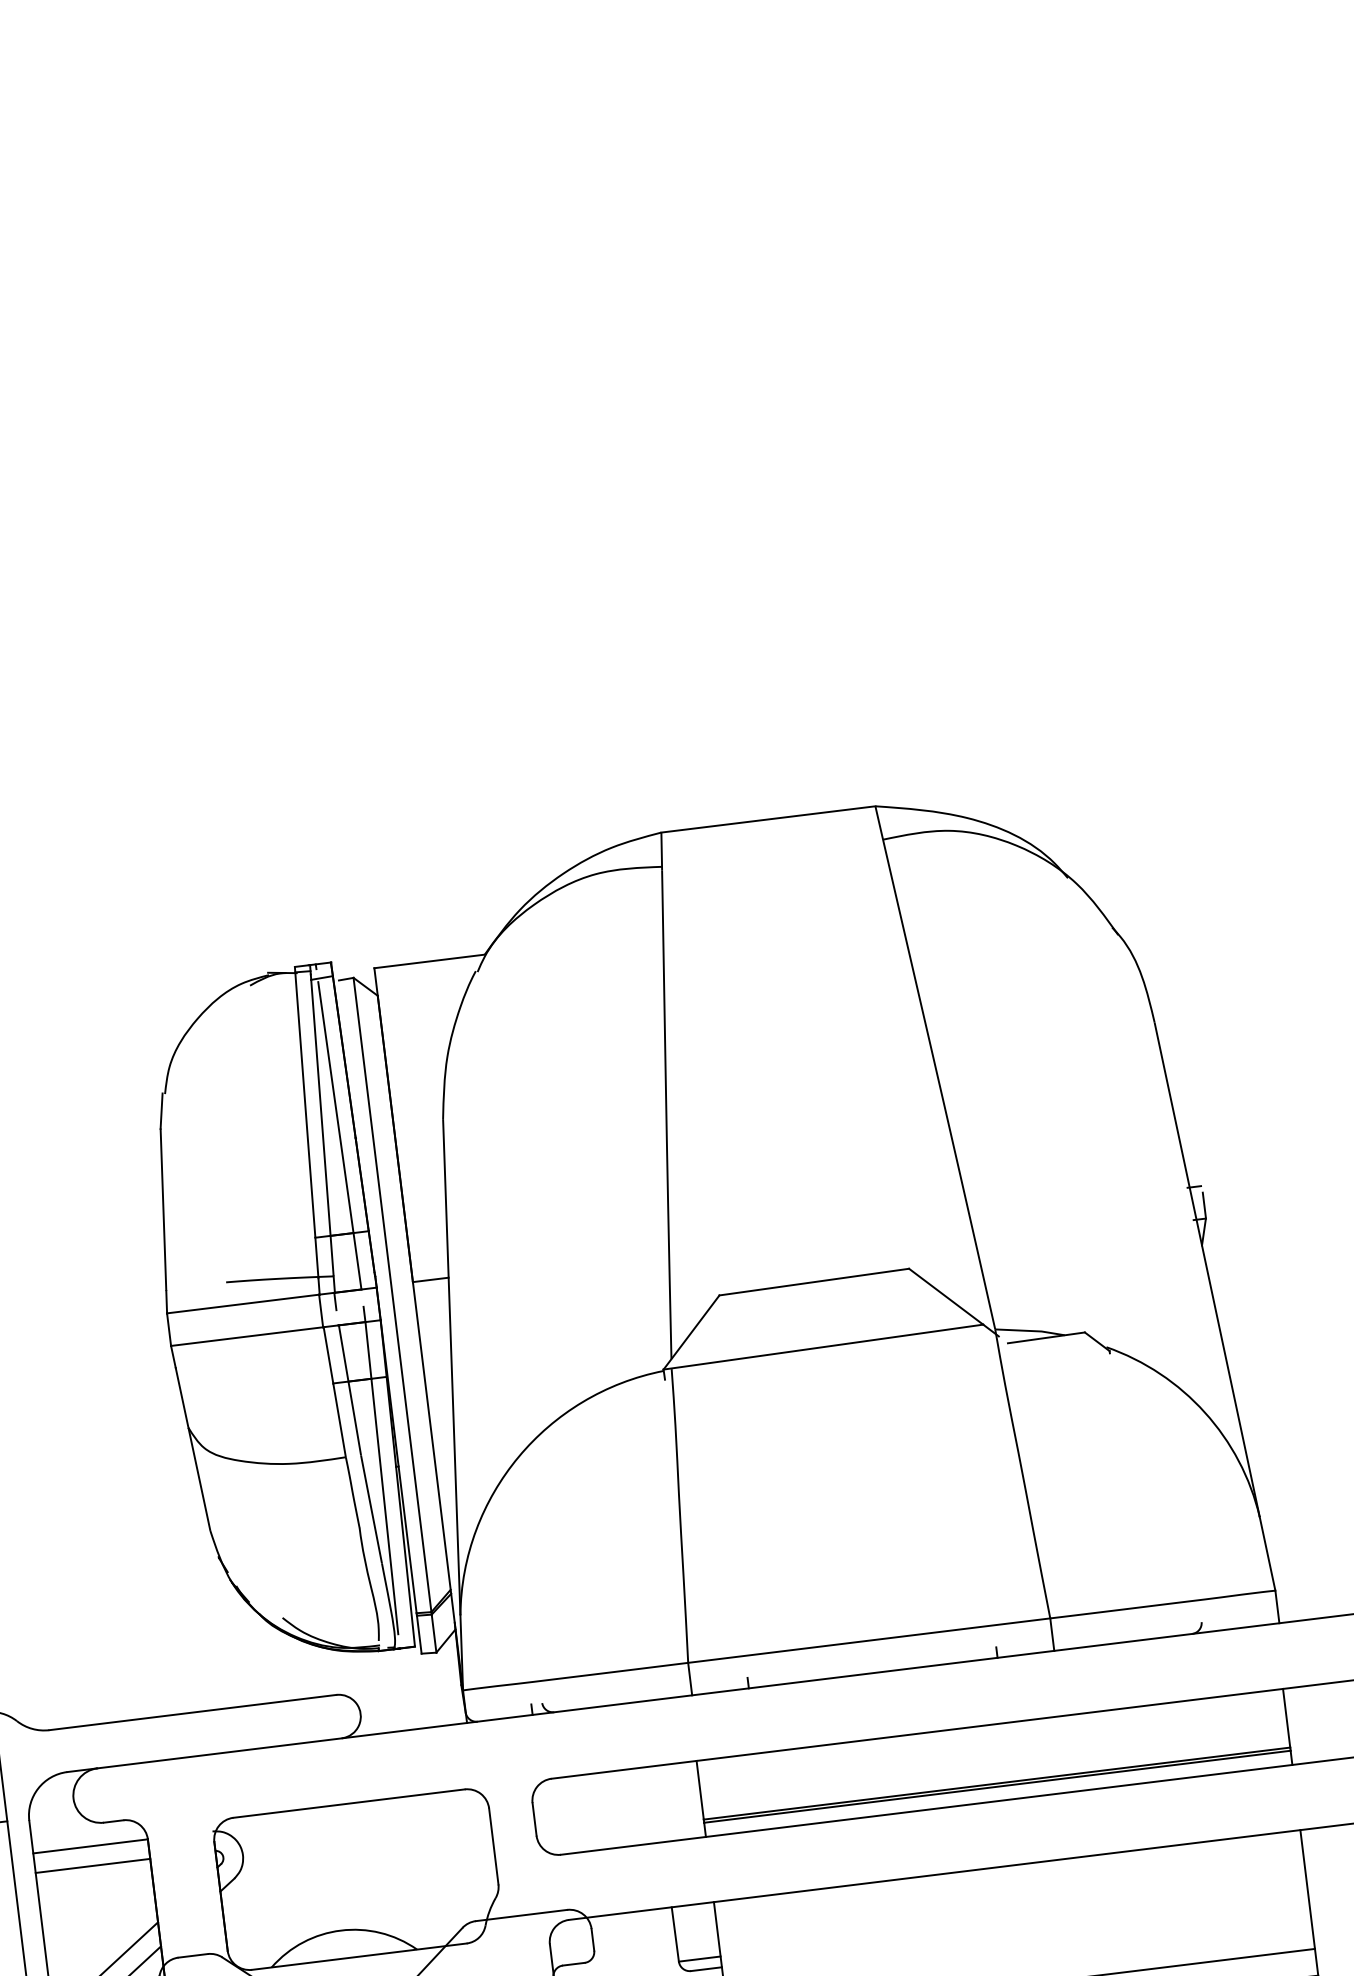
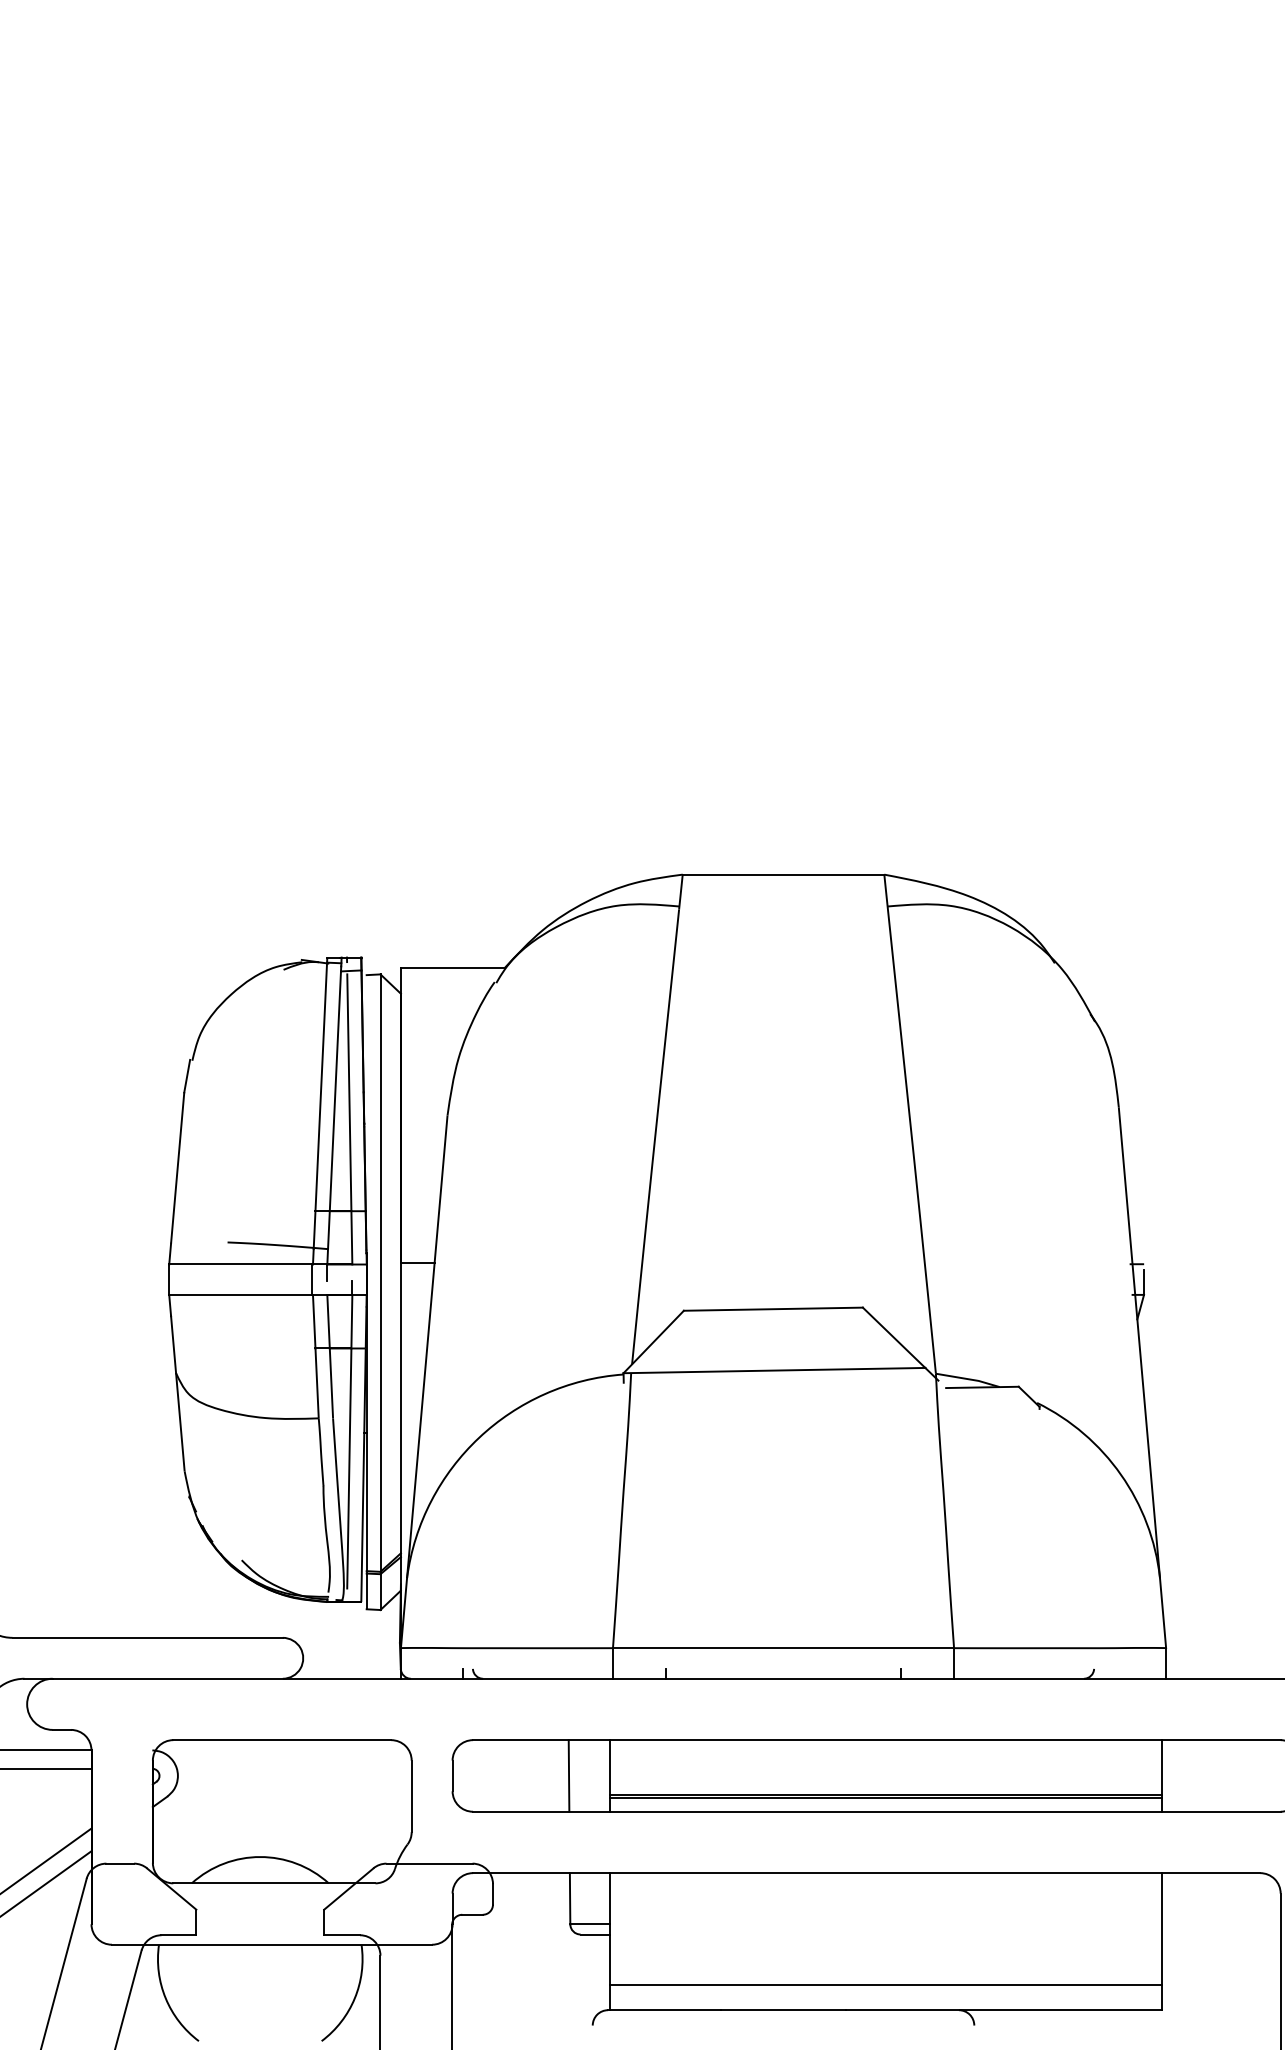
line: (657, 1803) -> (568, 1775), added

